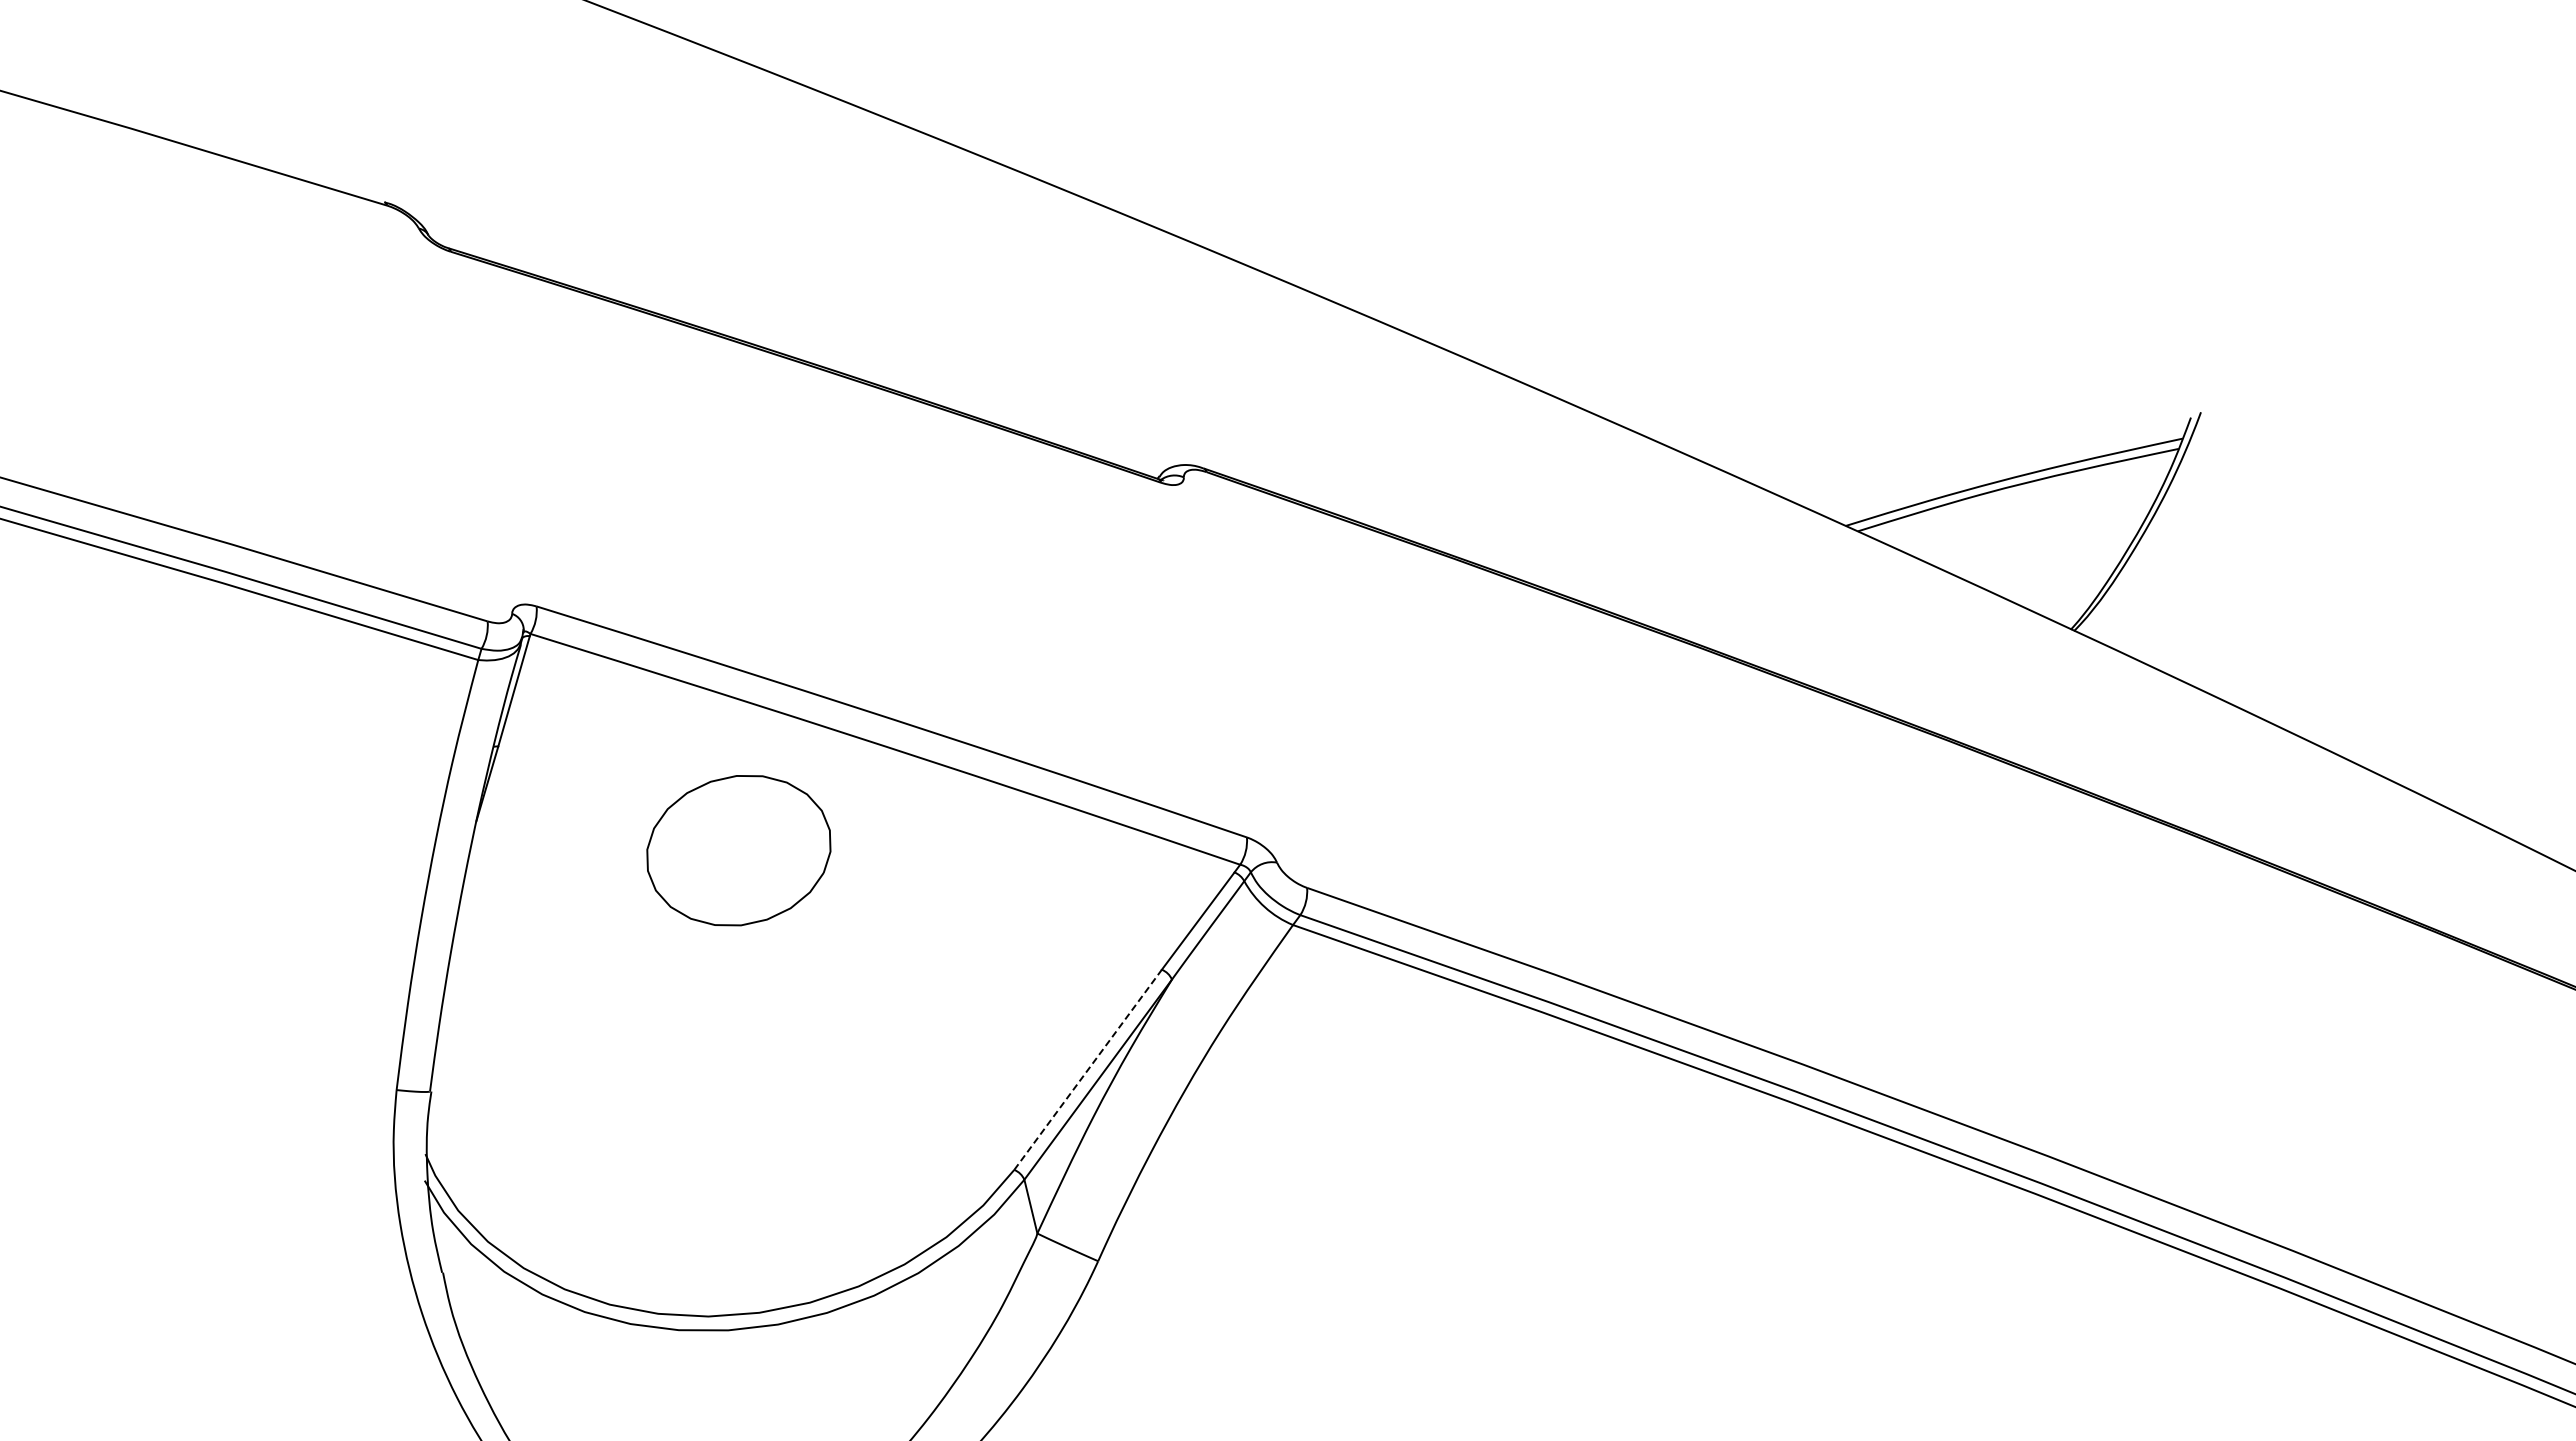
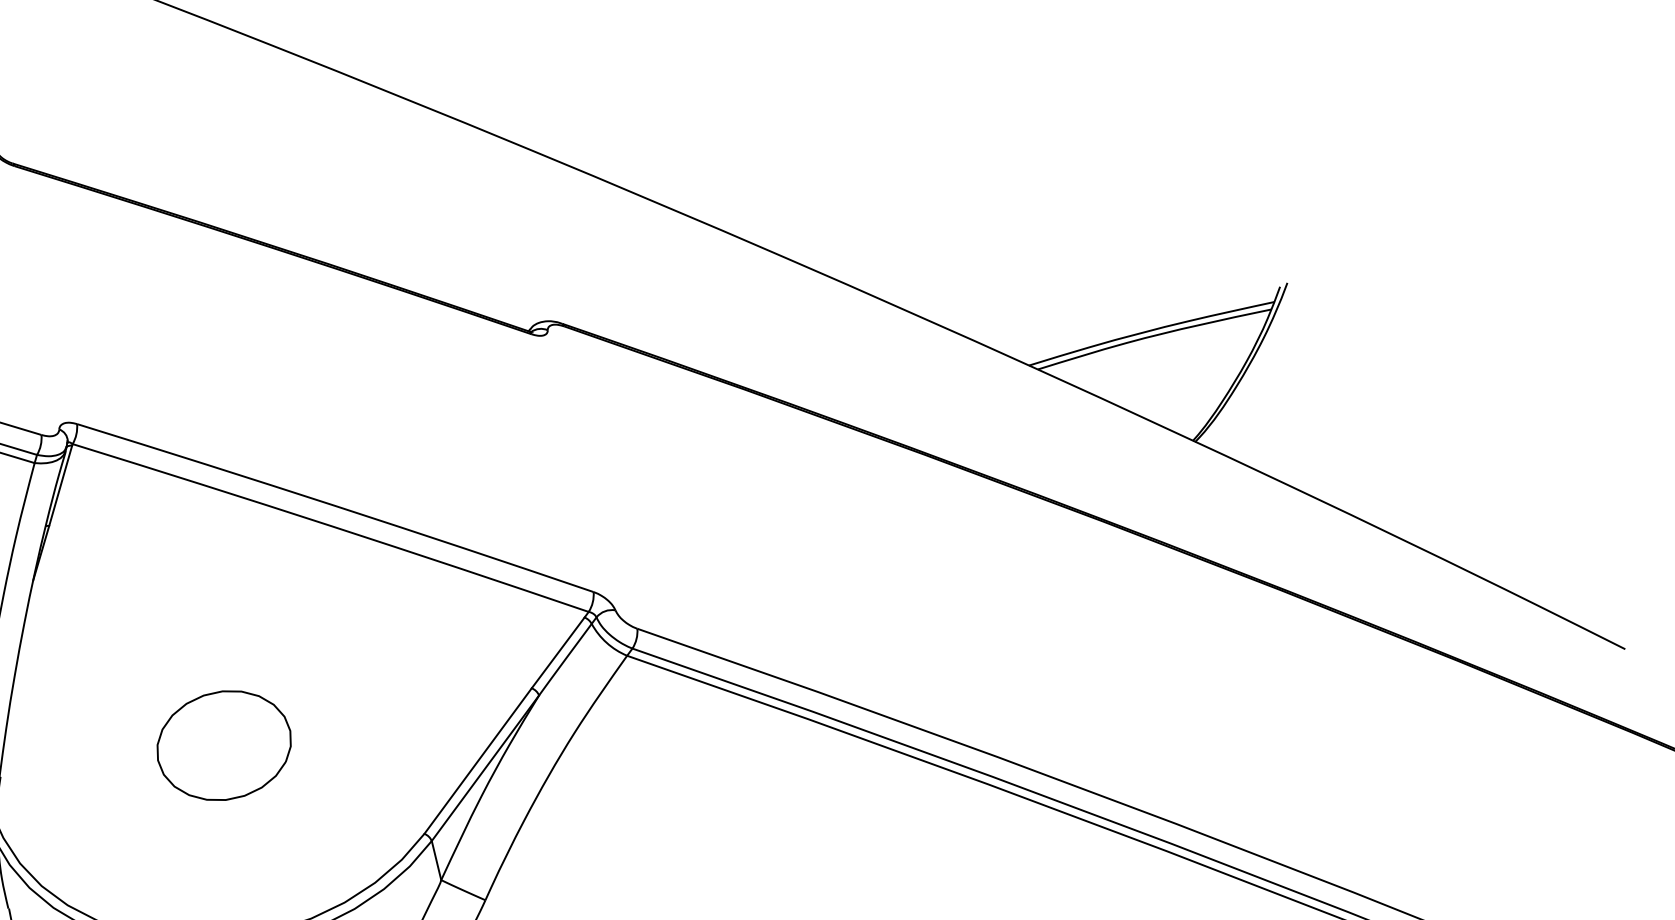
part: (738, 850) -> (223, 745), moved
line: (1088, 1069) -> (478, 760), dashed -> solid

